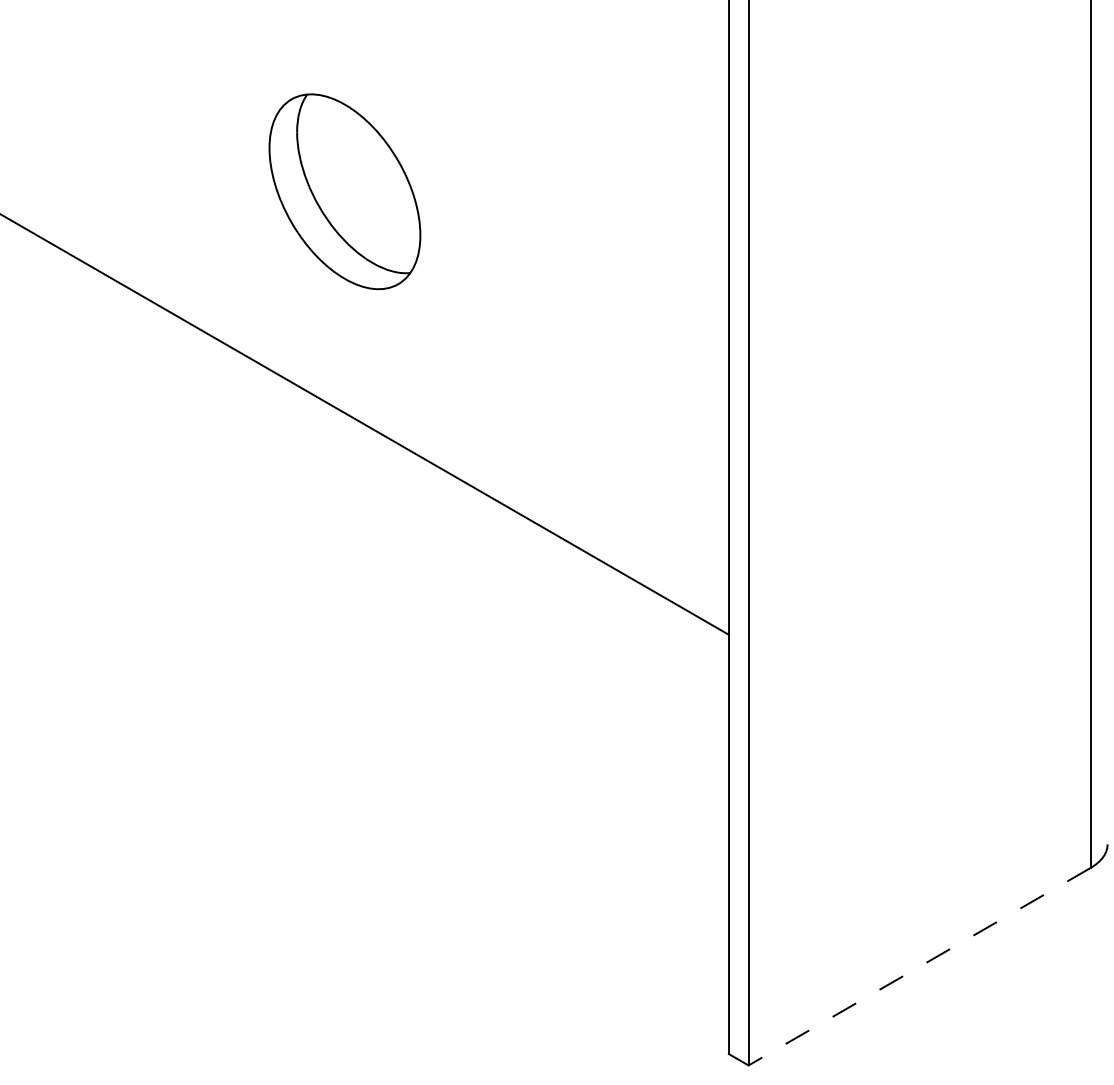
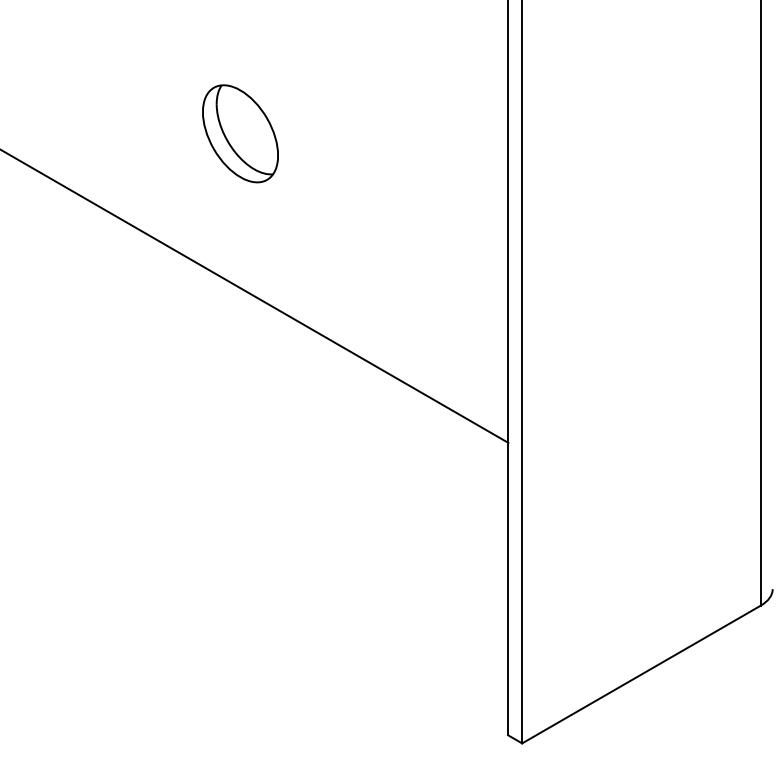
part: (344, 191) -> (240, 133), size x0.71
line: (919, 966) -> (641, 674), dashed -> solid

